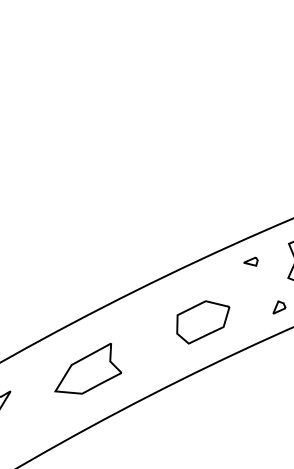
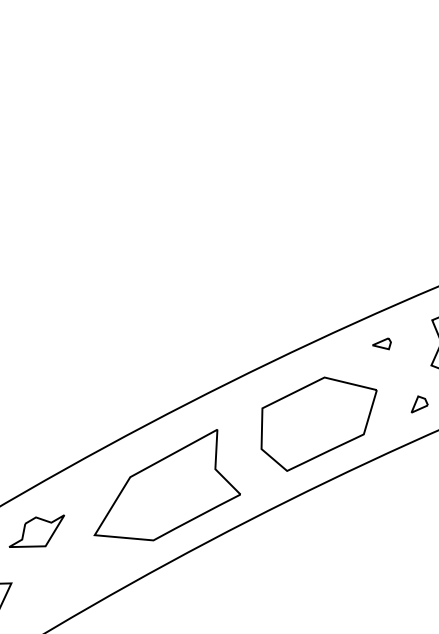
part: (202, 321) -> (318, 423), size x1.67
part: (87, 368) -> (166, 485), size x1.67

